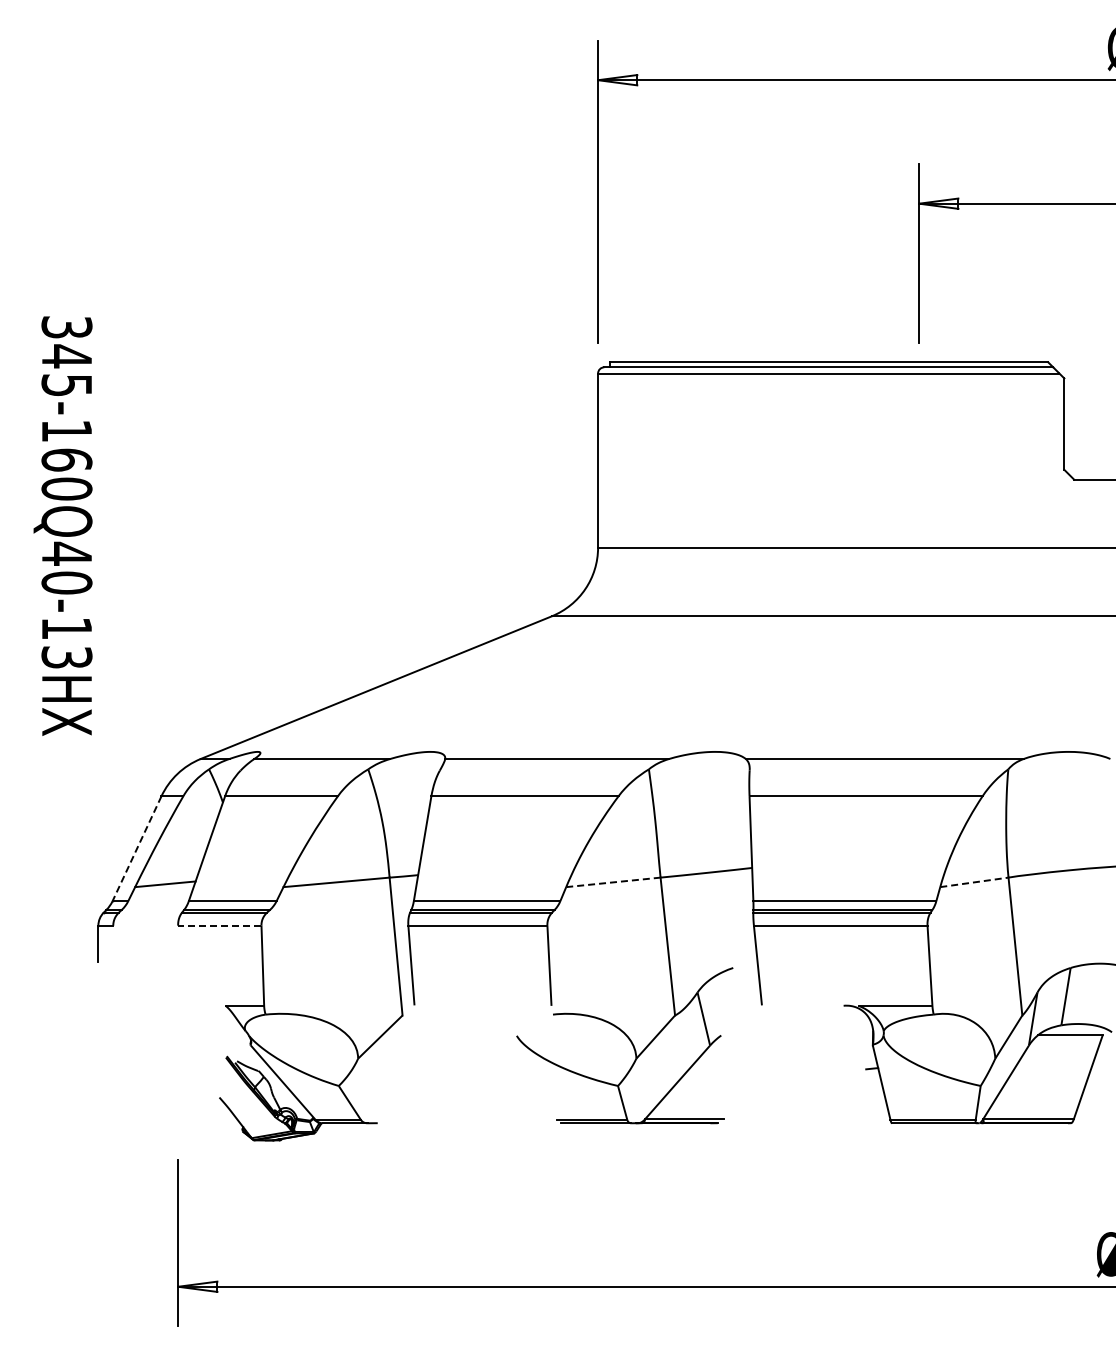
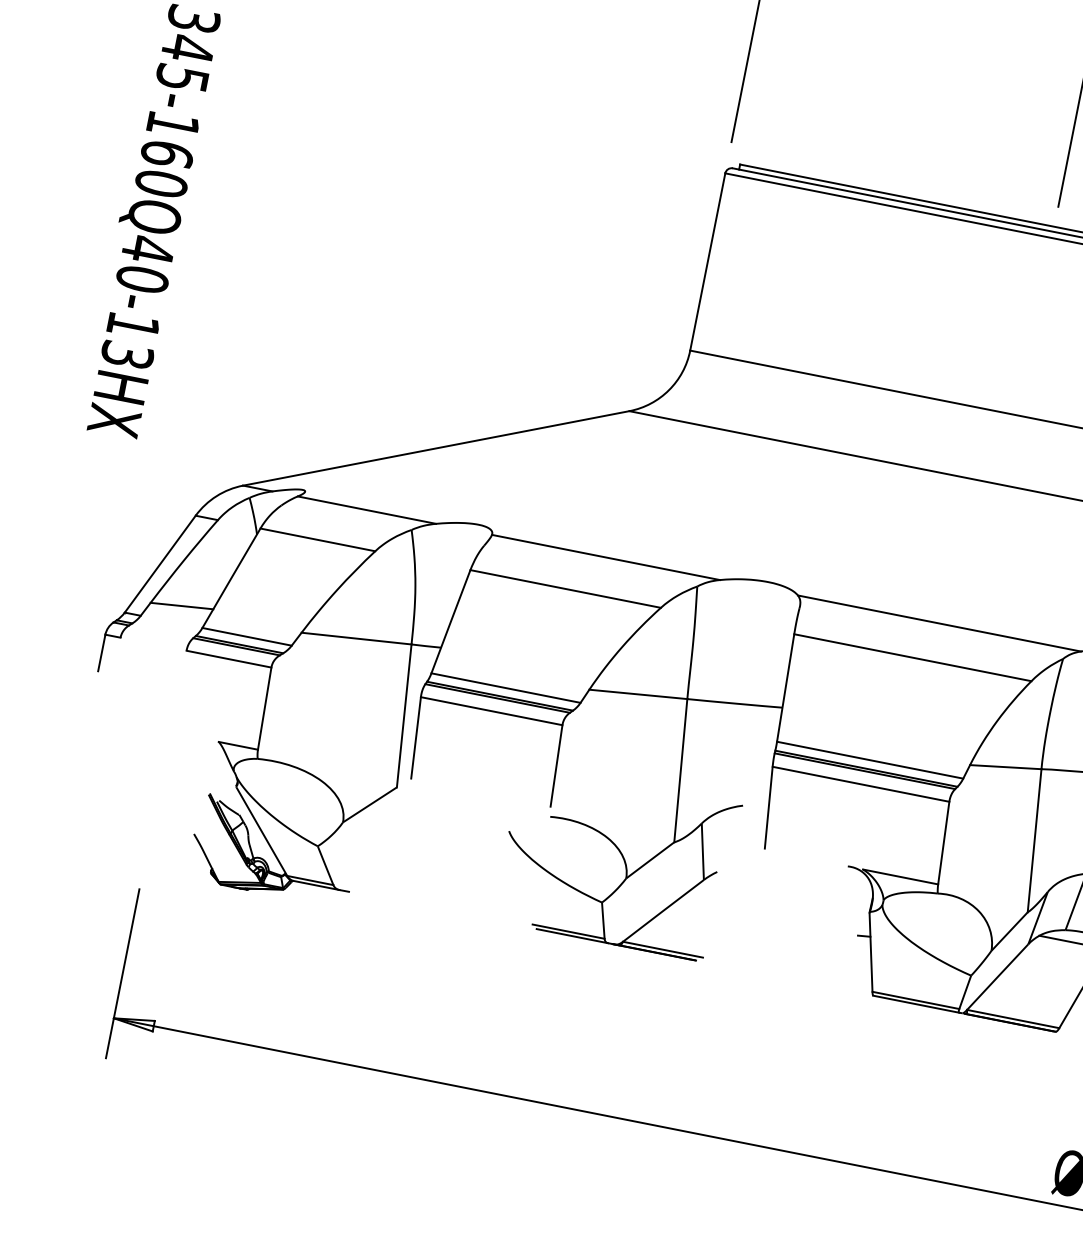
line: (137, 848) -> (160, 564), dashed -> solid
line: (613, 882) -> (638, 694), dashed -> solid
line: (974, 882) -> (1005, 767), dashed -> solid
line: (219, 925) -> (228, 658), dashed -> solid

